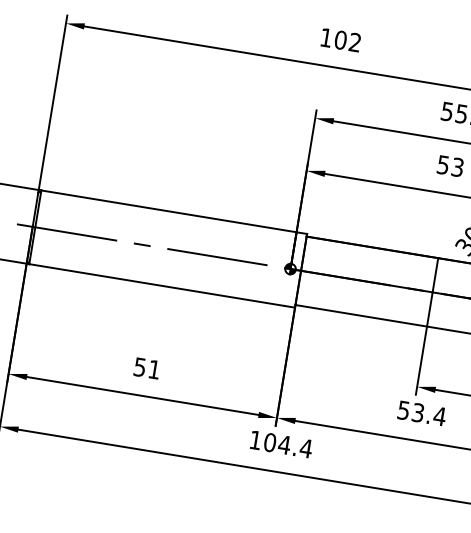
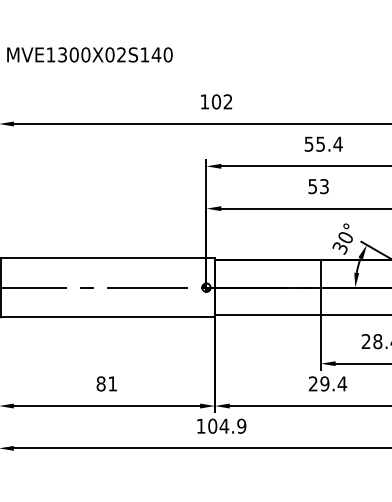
text: (139, 366) -> (100, 383), 51 -> 81
text: (411, 411) -> (319, 383), 53.4 -> 29.4
text: (306, 447) -> (241, 425), 104.4 -> 104.9

